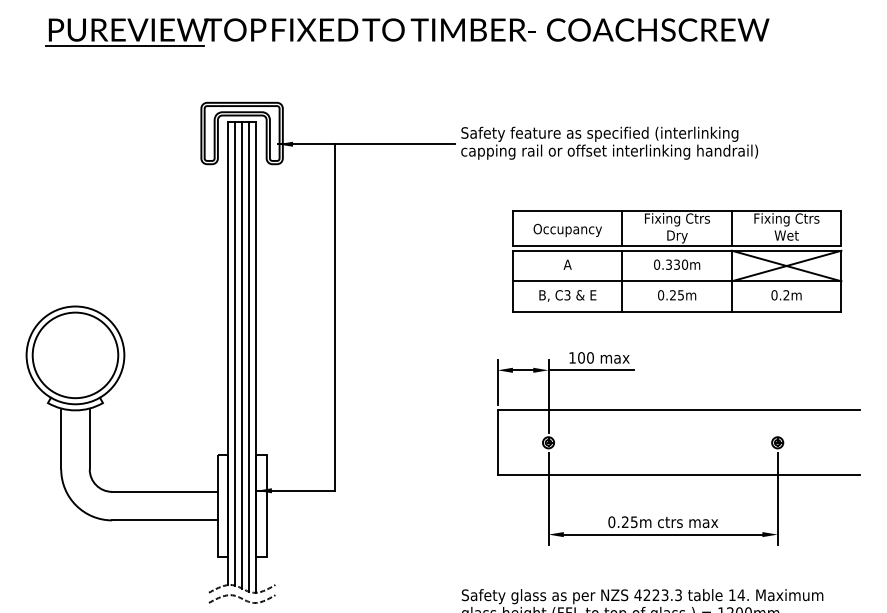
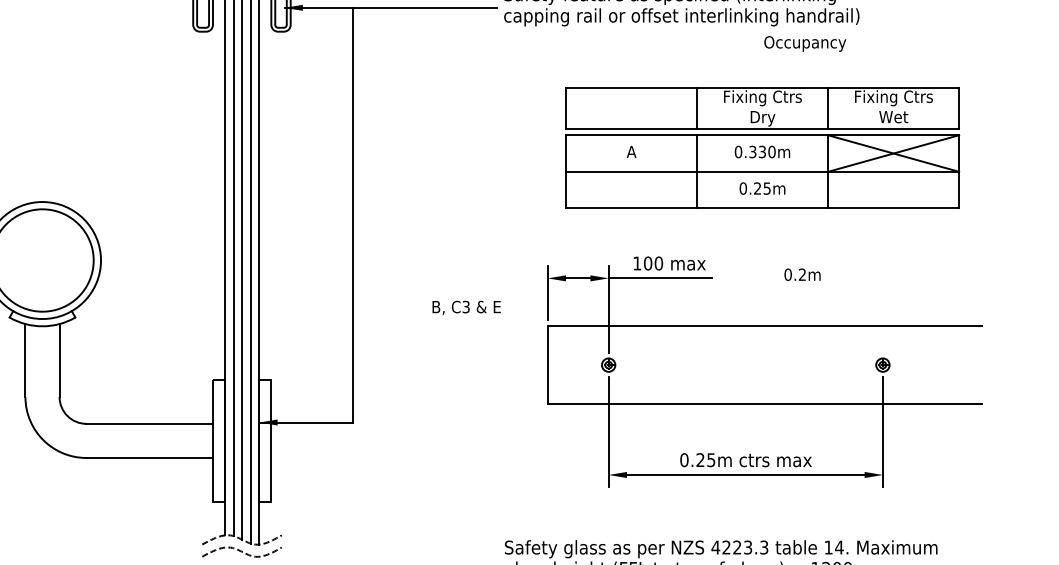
text: (567, 229) -> (804, 42), moved
text: (567, 295) -> (466, 307), moved
text: (786, 295) -> (802, 274), moved

